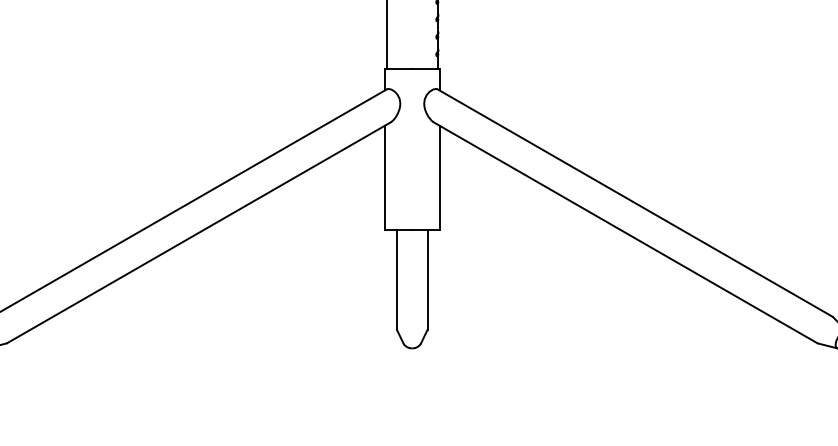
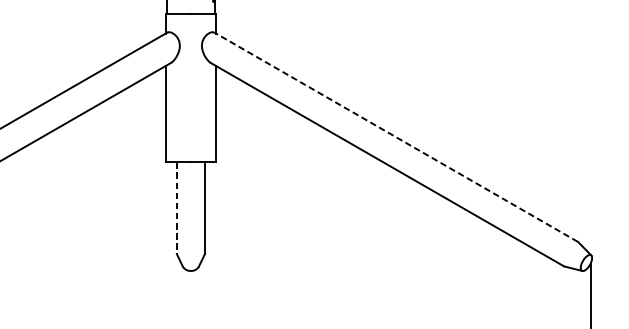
line: (635, 202) -> (396, 136), solid -> dashed
line: (397, 280) -> (177, 208), solid -> dashed

